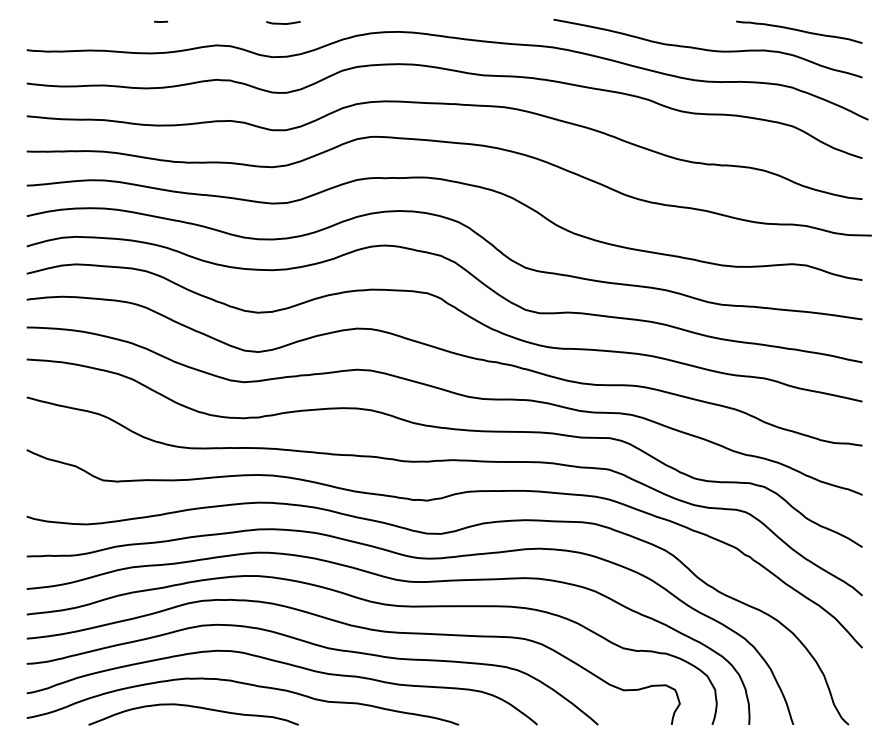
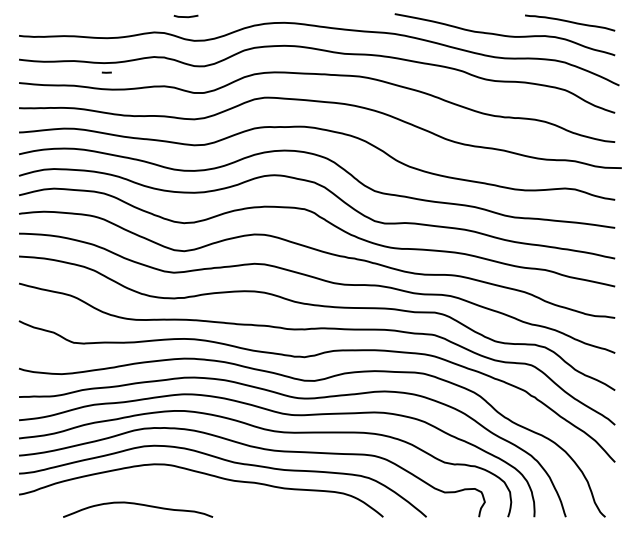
line: (160, 21) -> (106, 72), moved
line: (282, 23) -> (185, 16), moved
curve: (248, 686) -> (177, 489), removed

